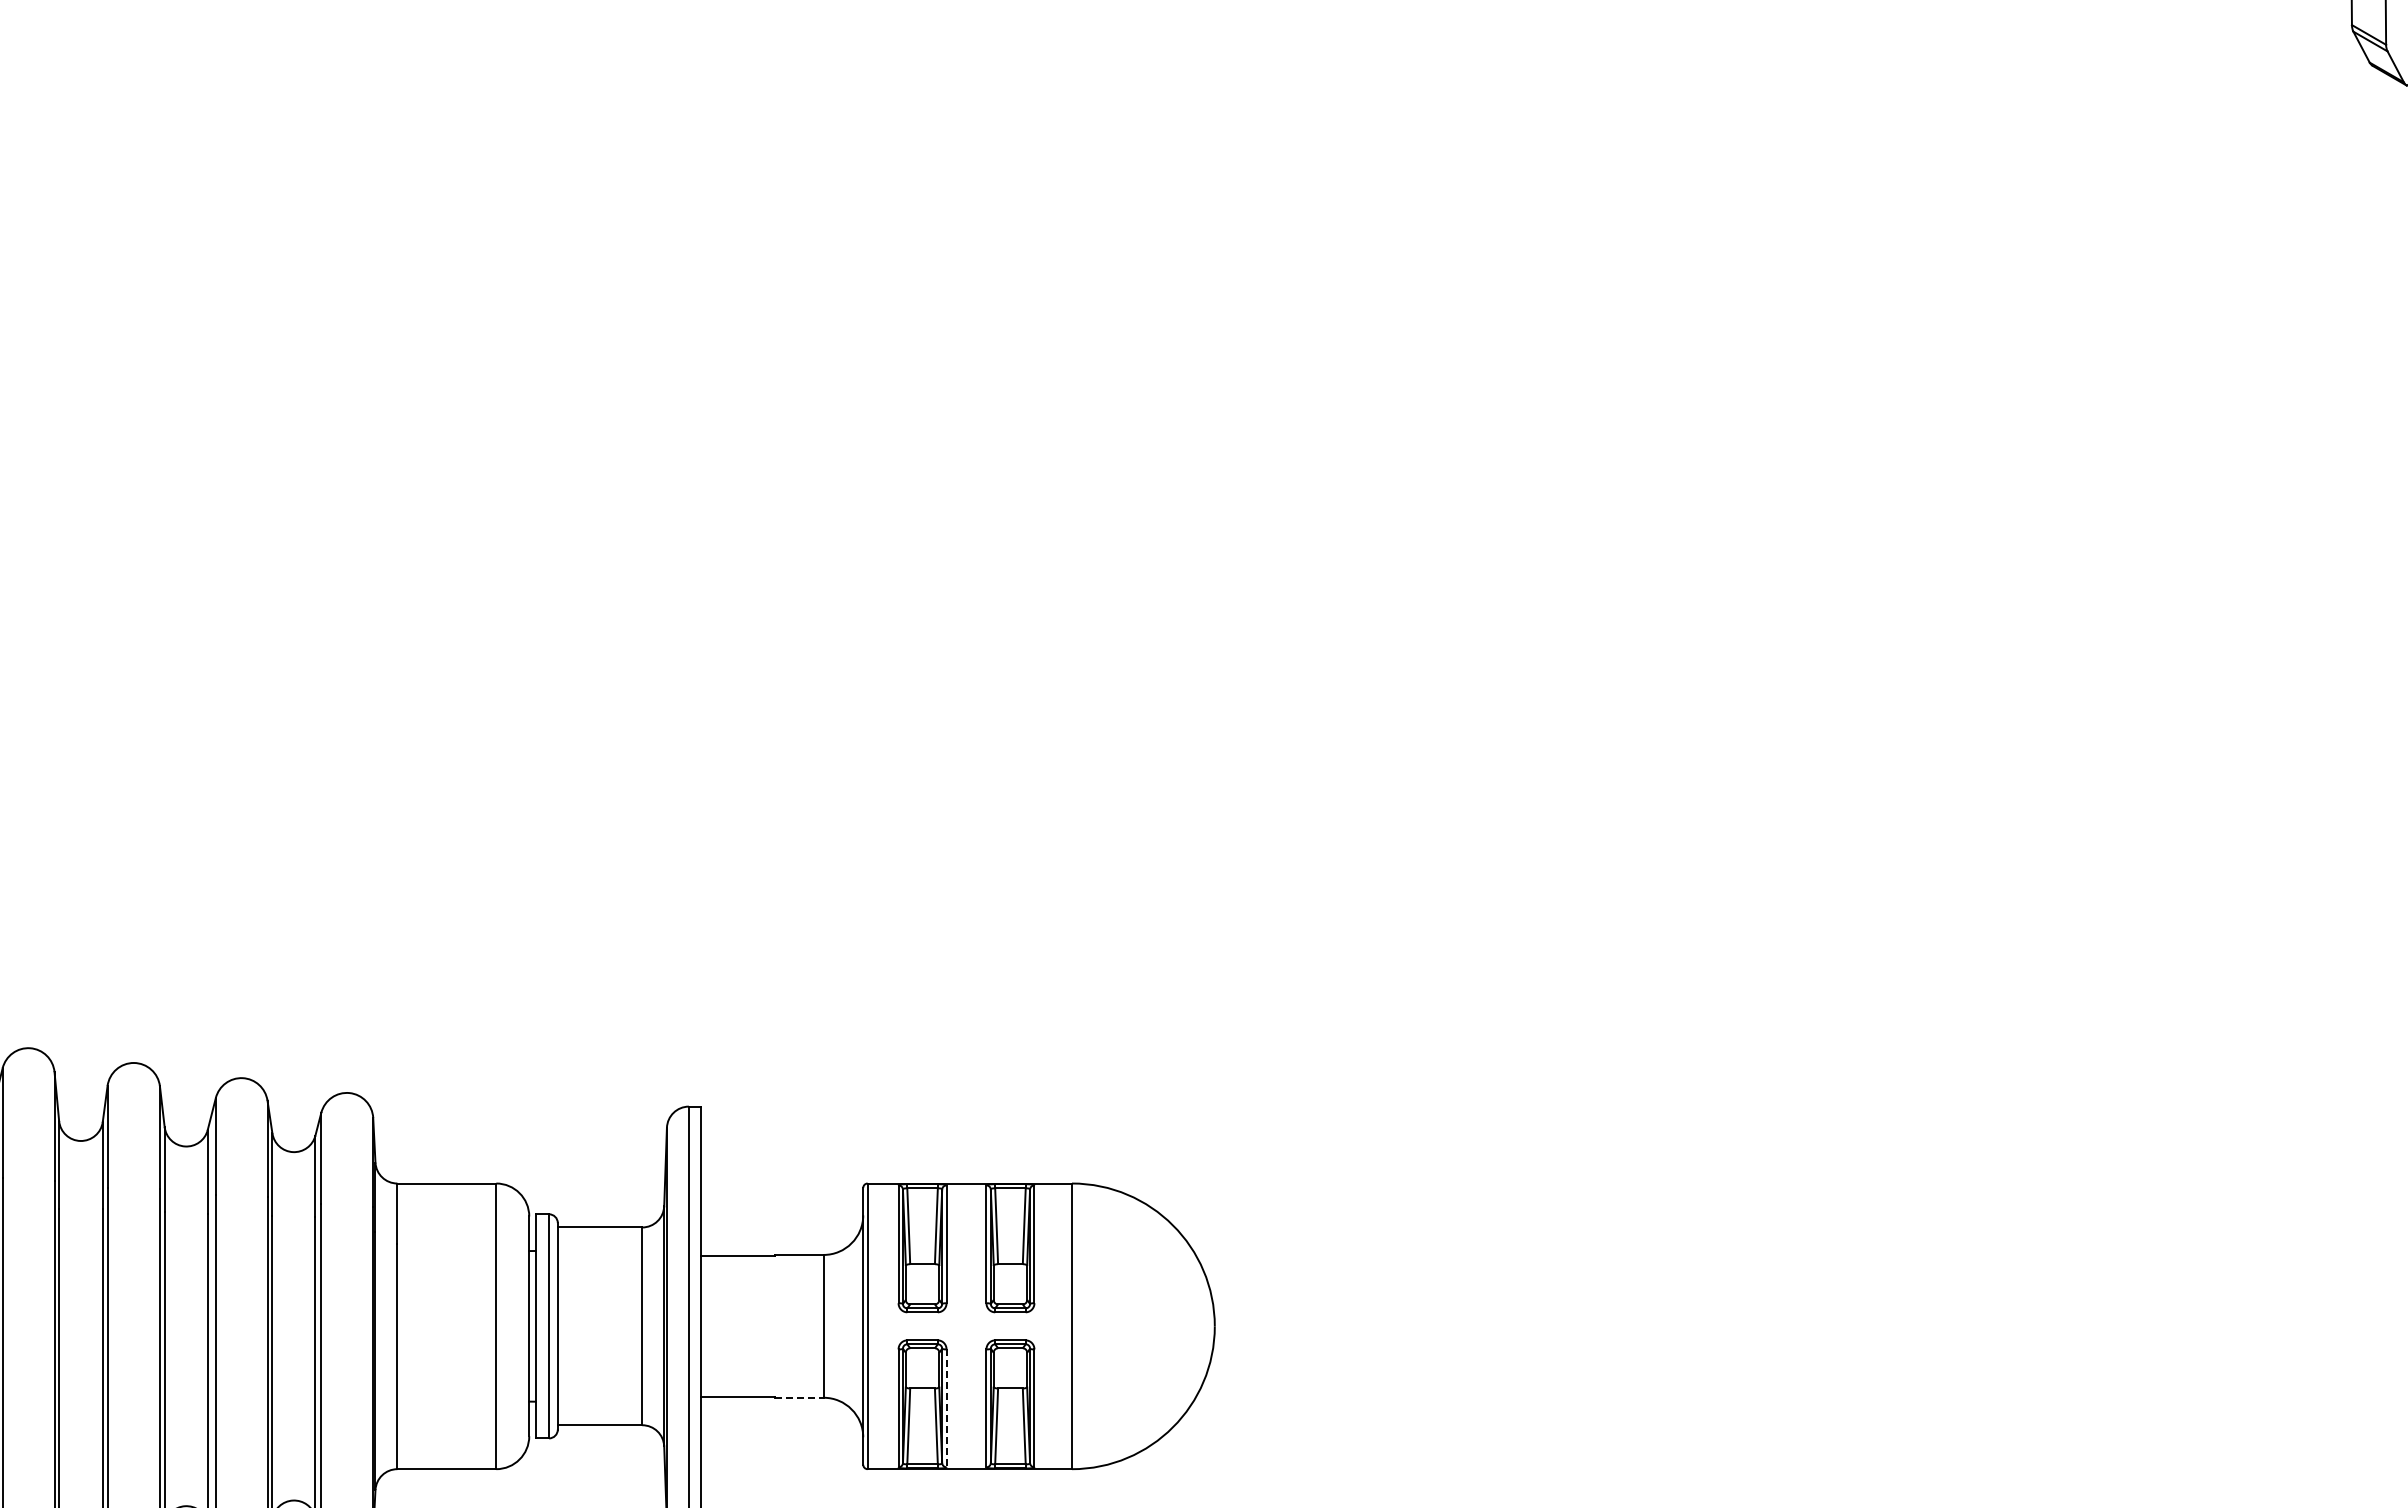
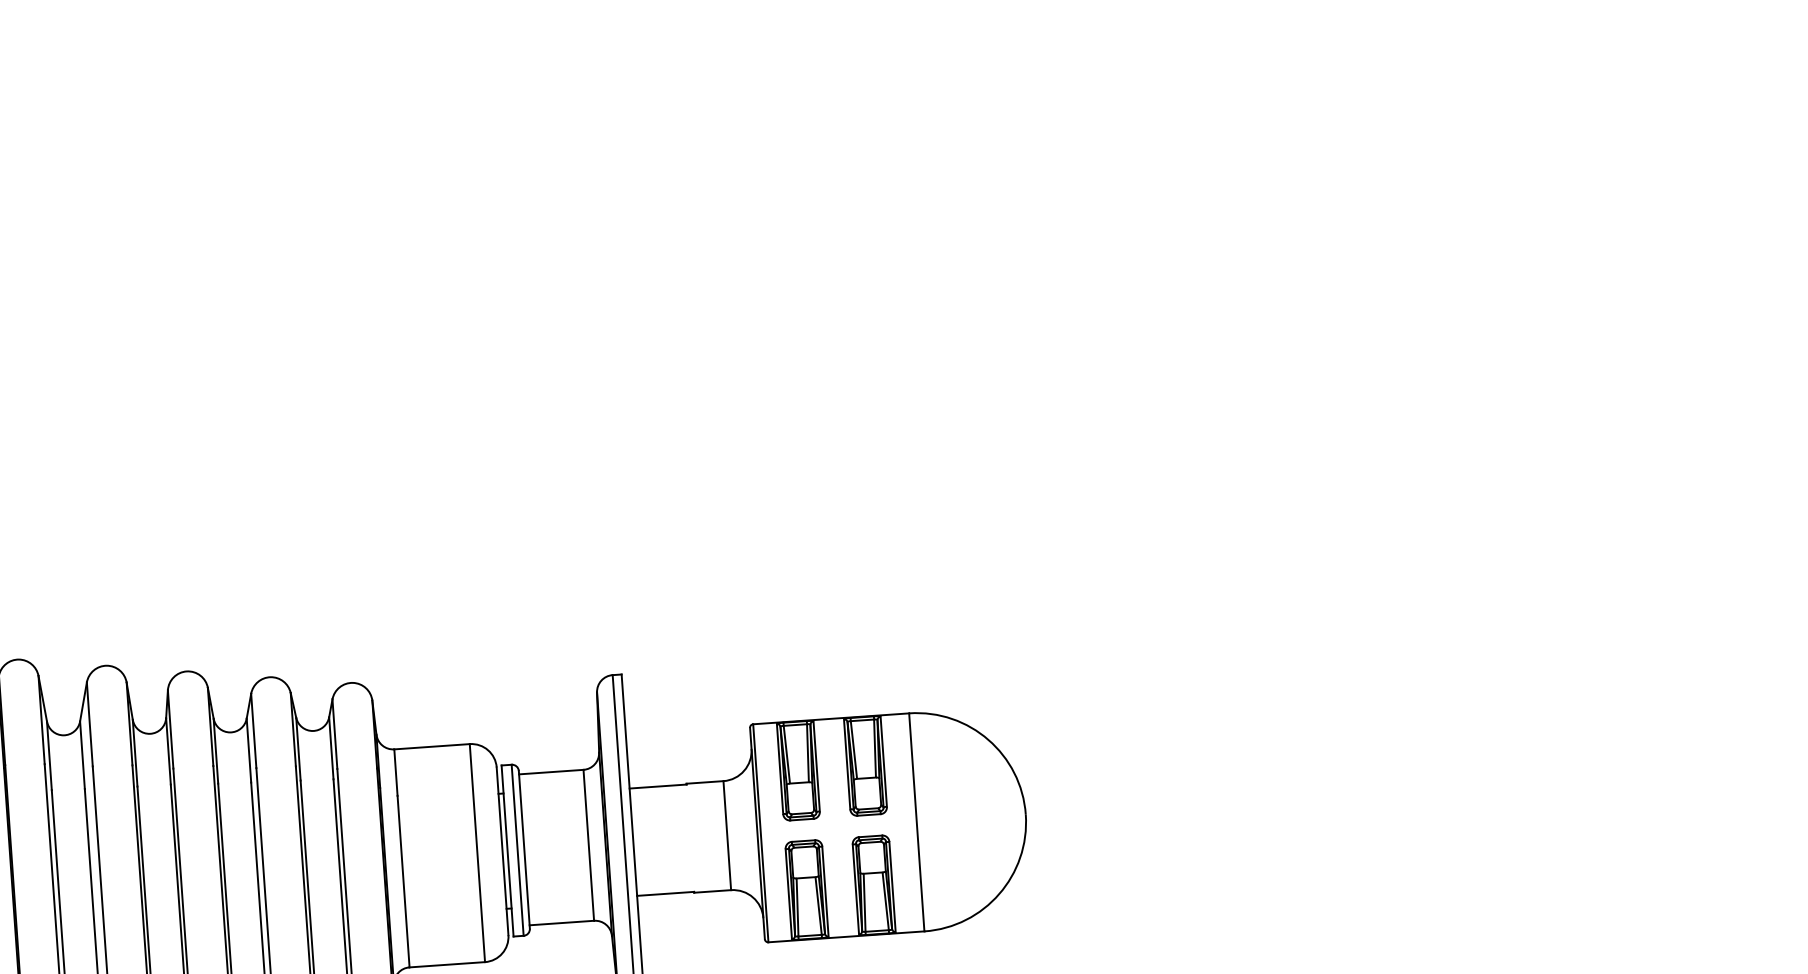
line: (800, 1397) -> (713, 891), dashed -> solid
line: (946, 1408) -> (825, 891), dashed -> solid

